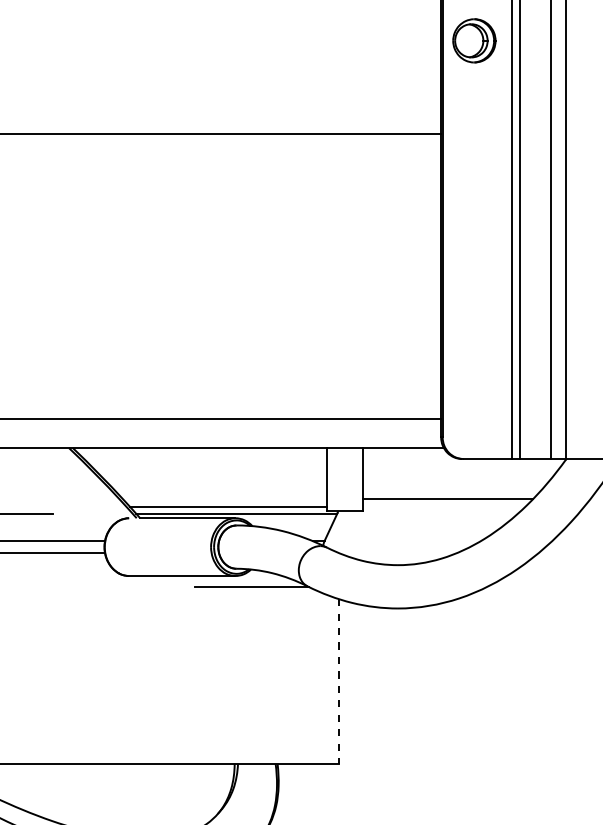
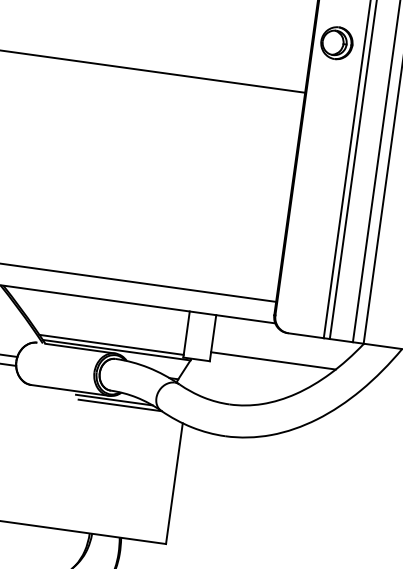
part: (474, 40) -> (337, 42), moved
line: (242, 580) -> (114, 399), added
line: (338, 681) -> (174, 483), dashed -> solid

